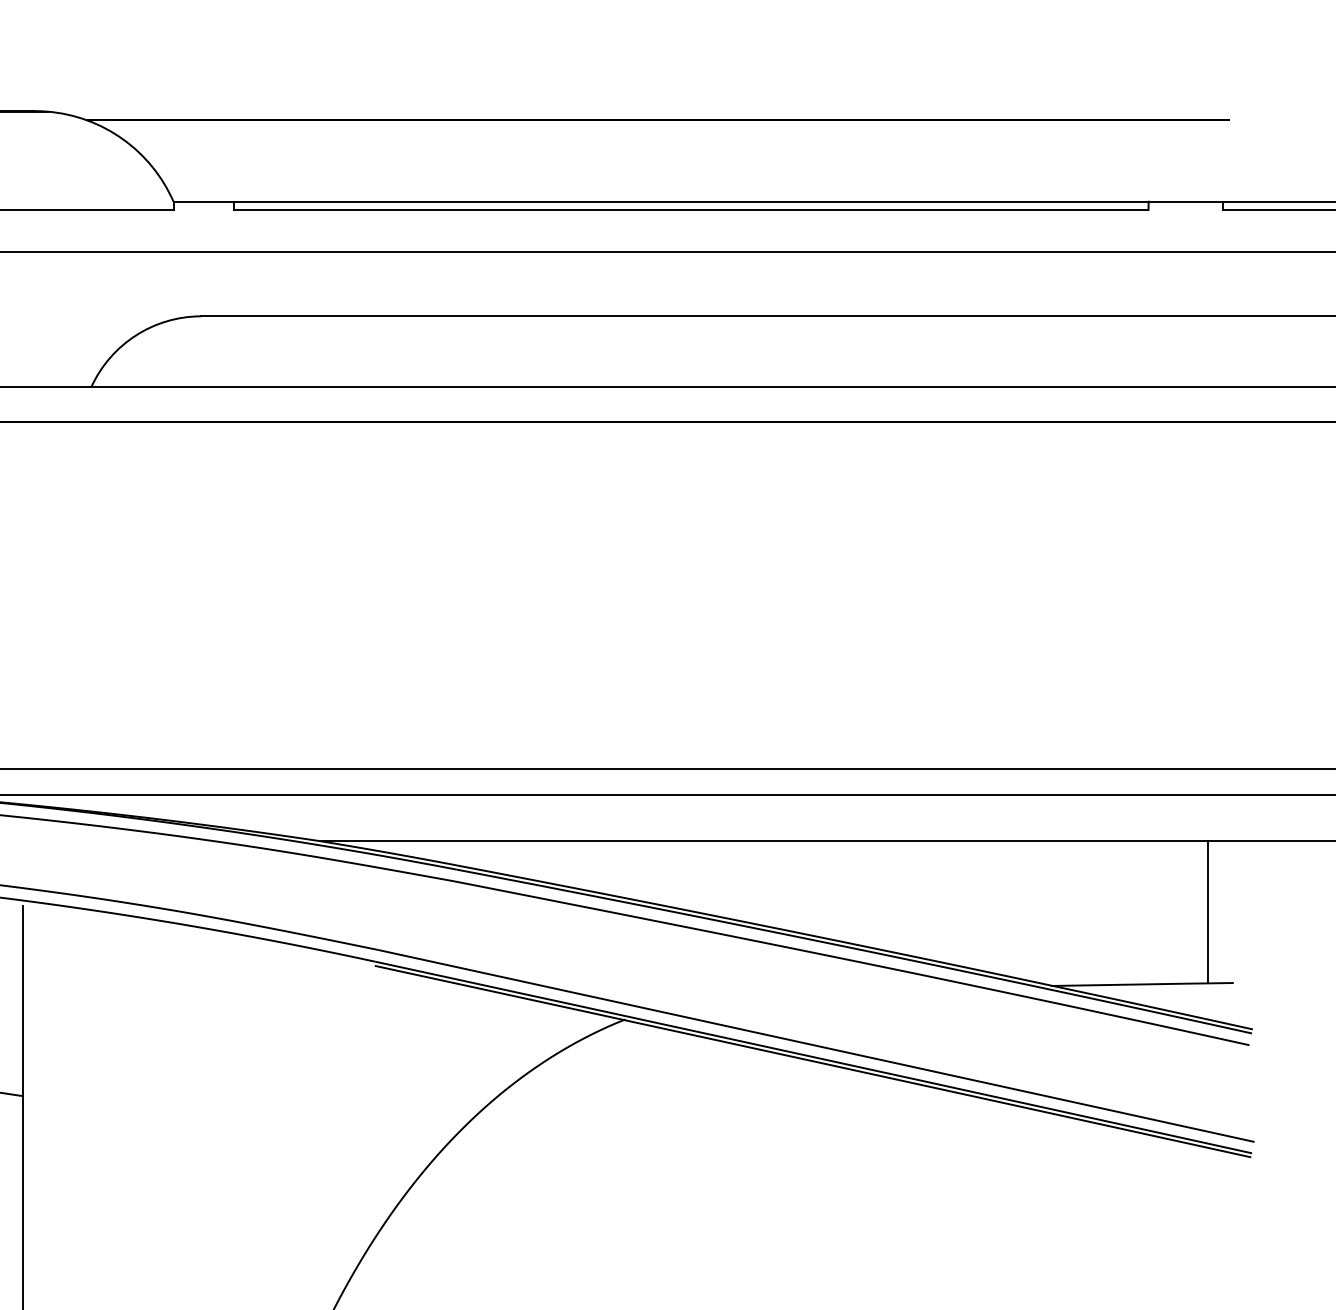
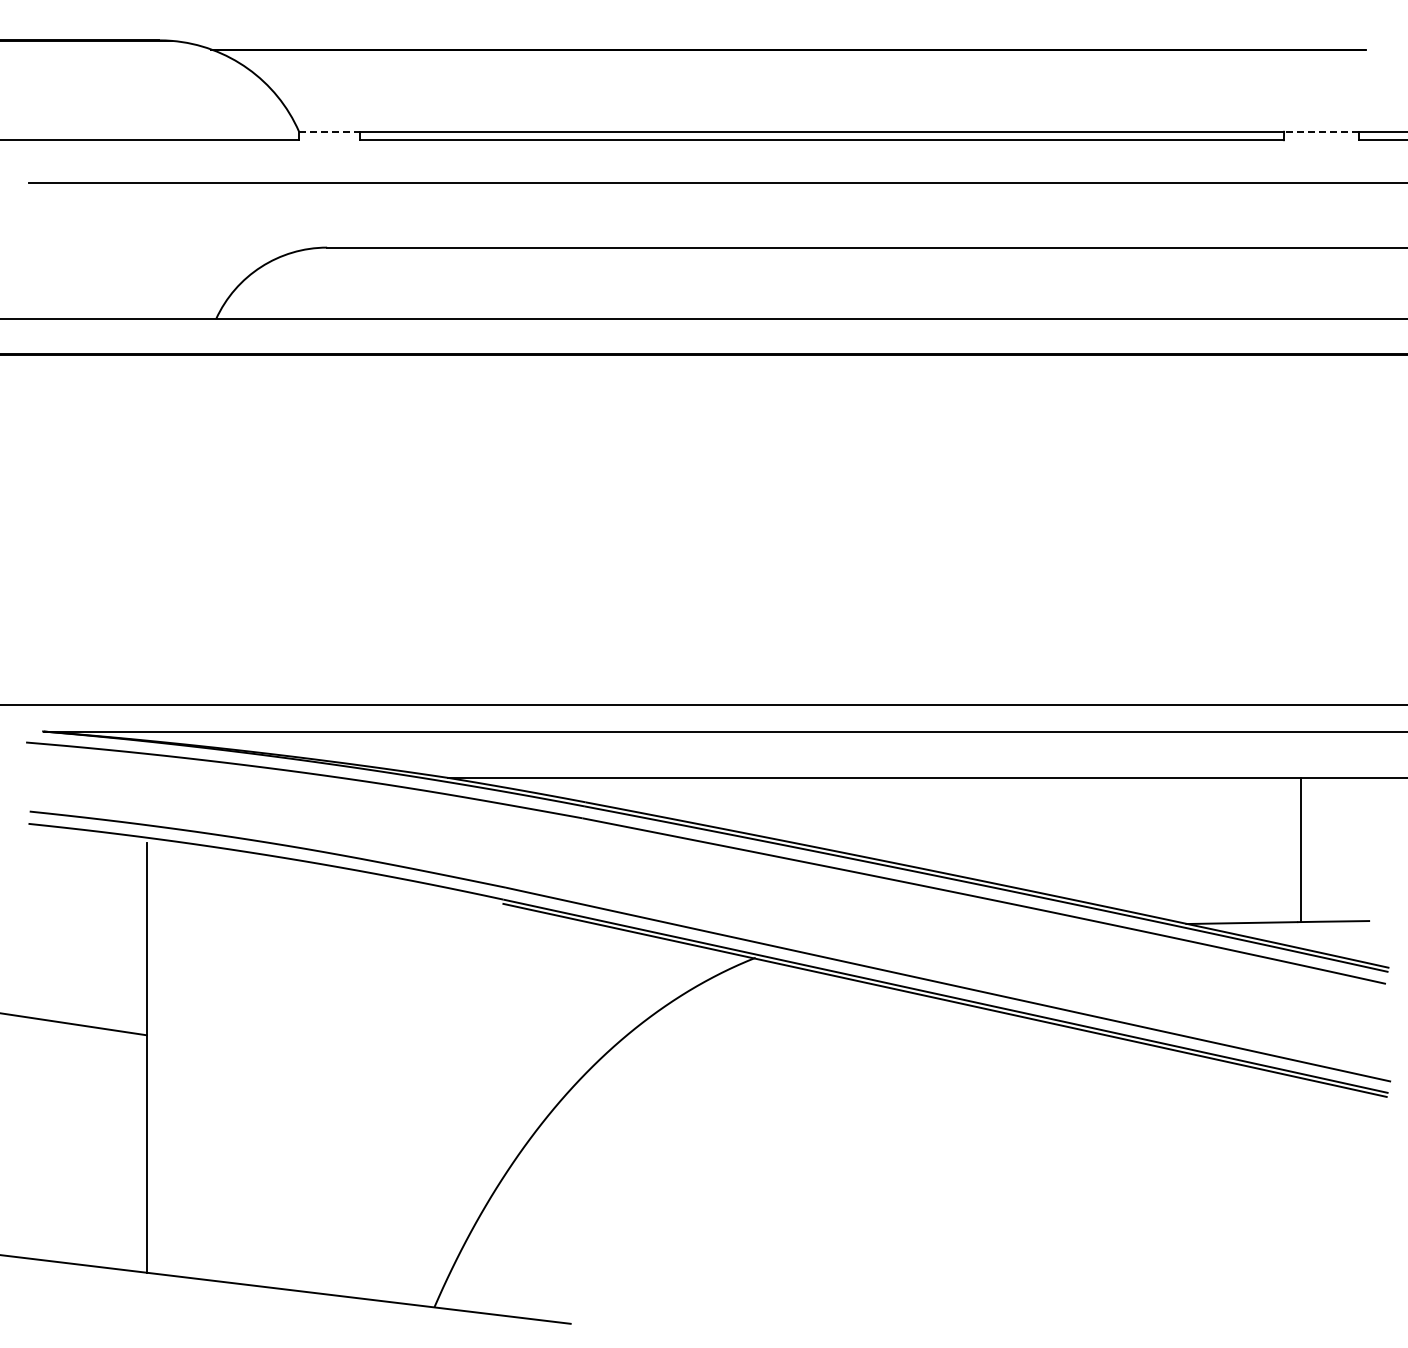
line: (204, 201) -> (330, 131), solid -> dashed
line: (1185, 201) -> (1321, 131), solid -> dashed
line: (1207, 912) -> (1300, 849), moved

